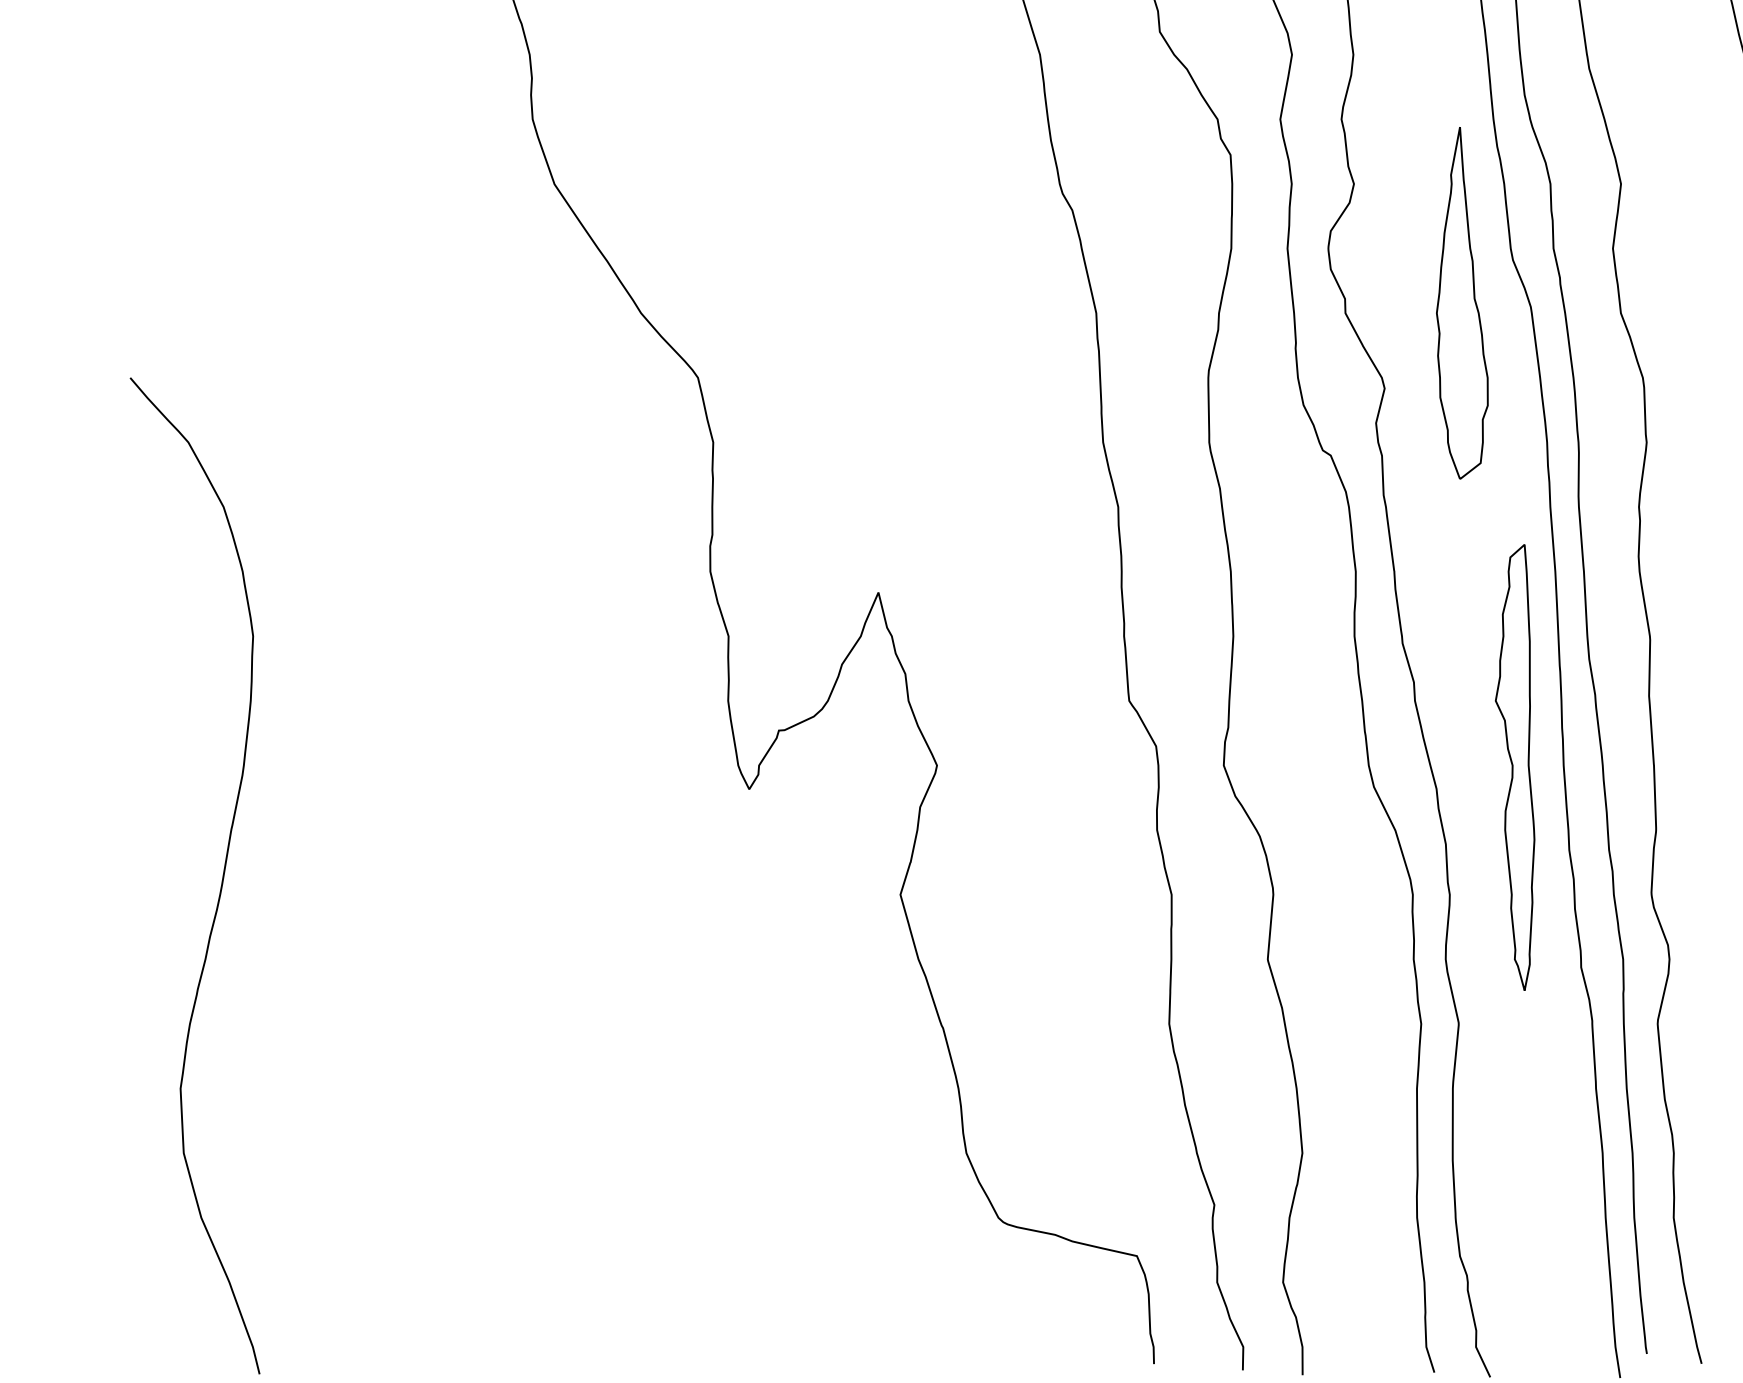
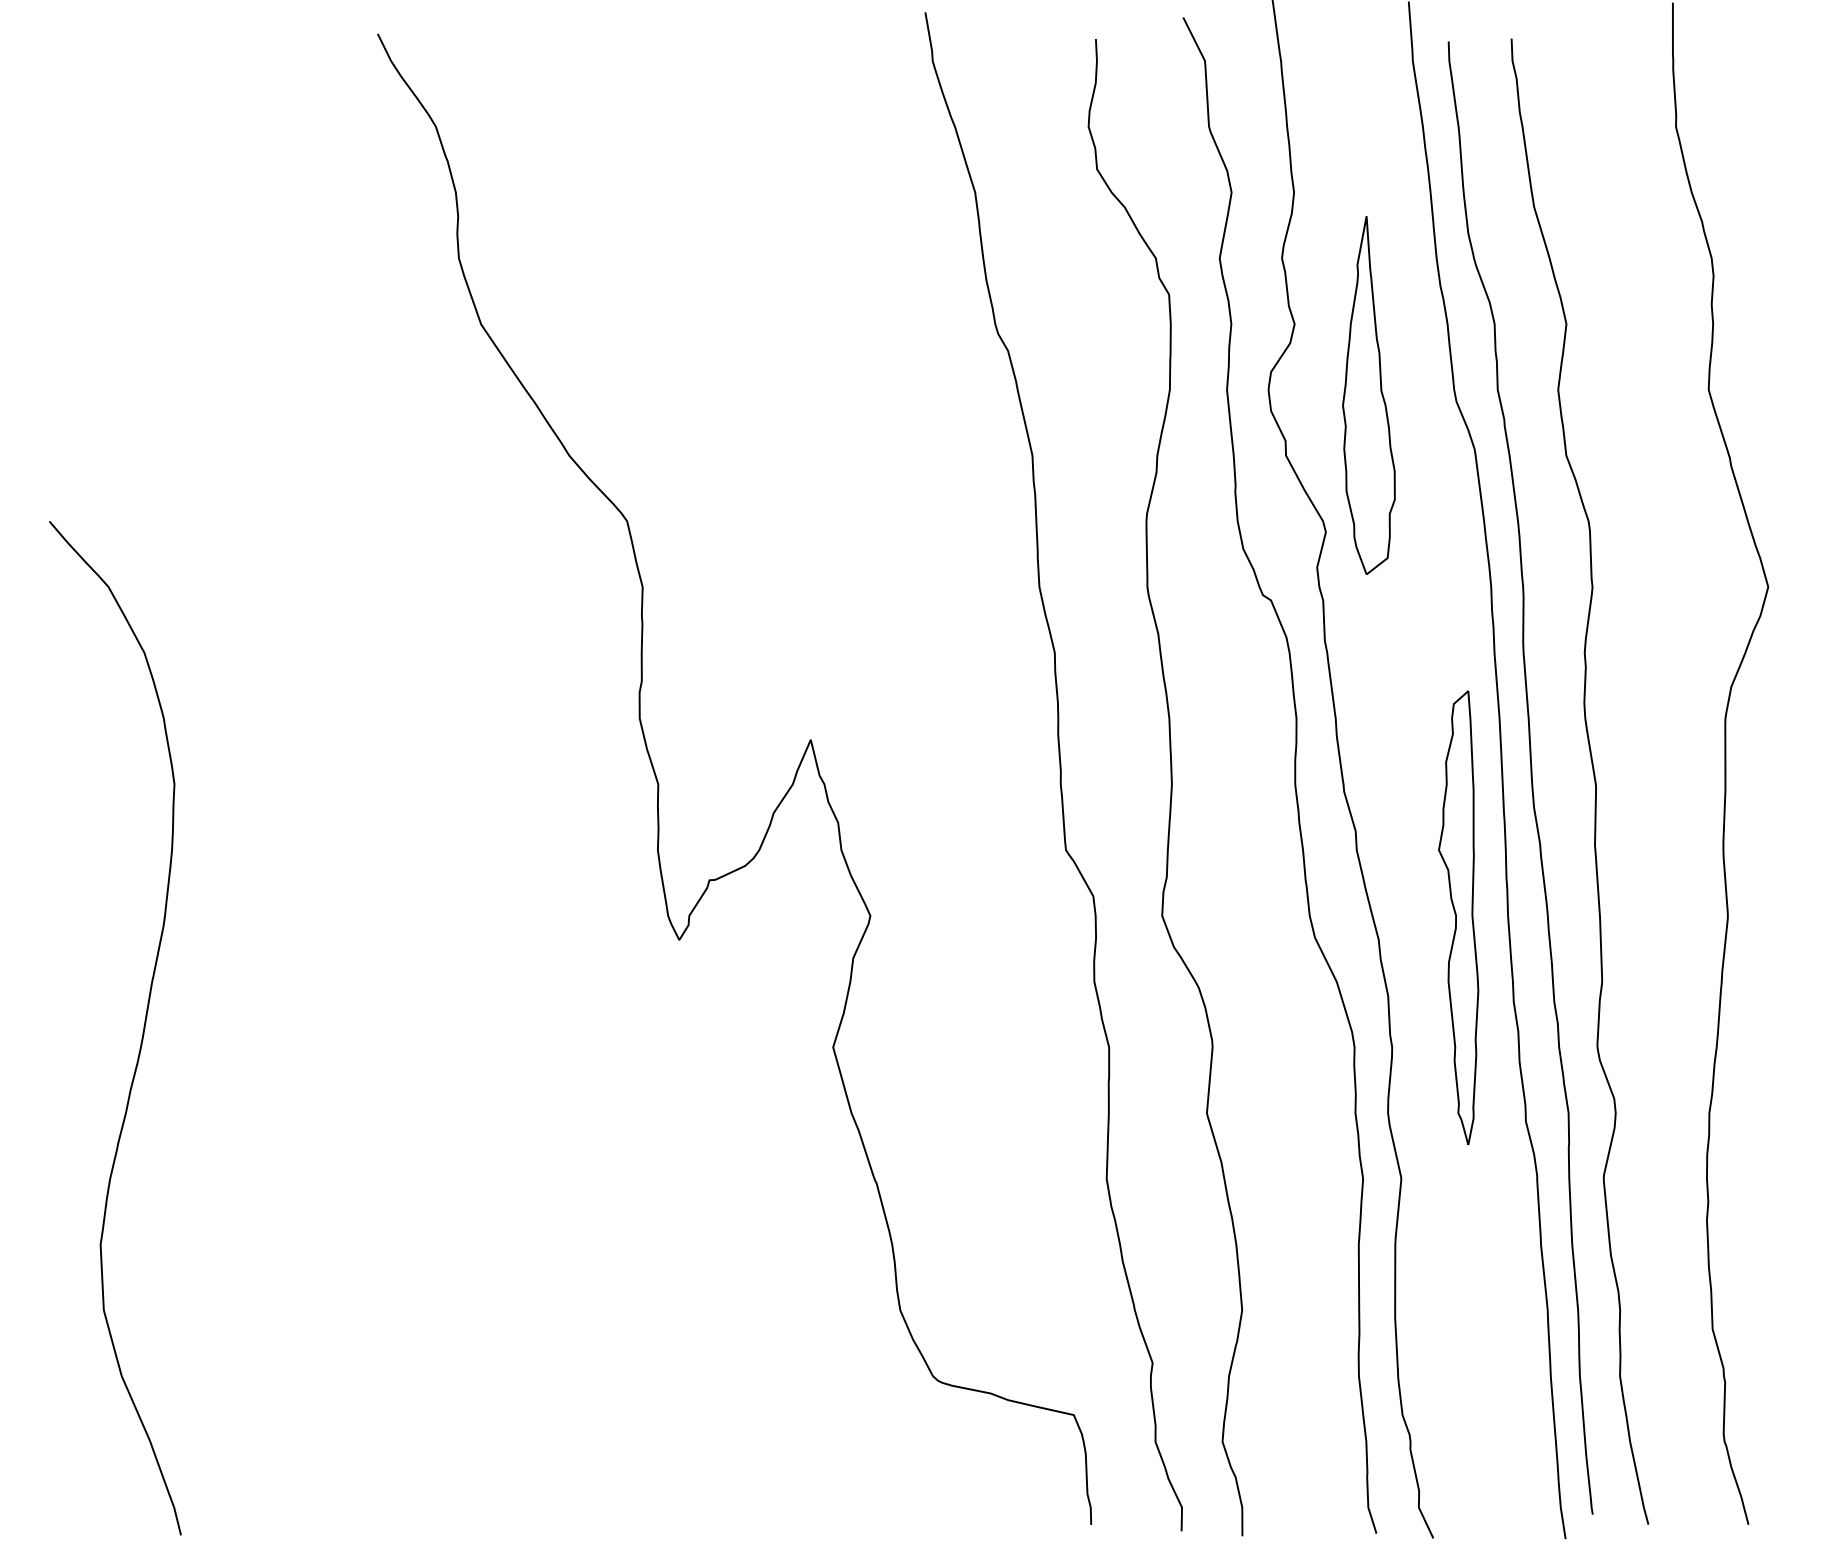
part: (1461, 303) -> (1368, 395), moved

